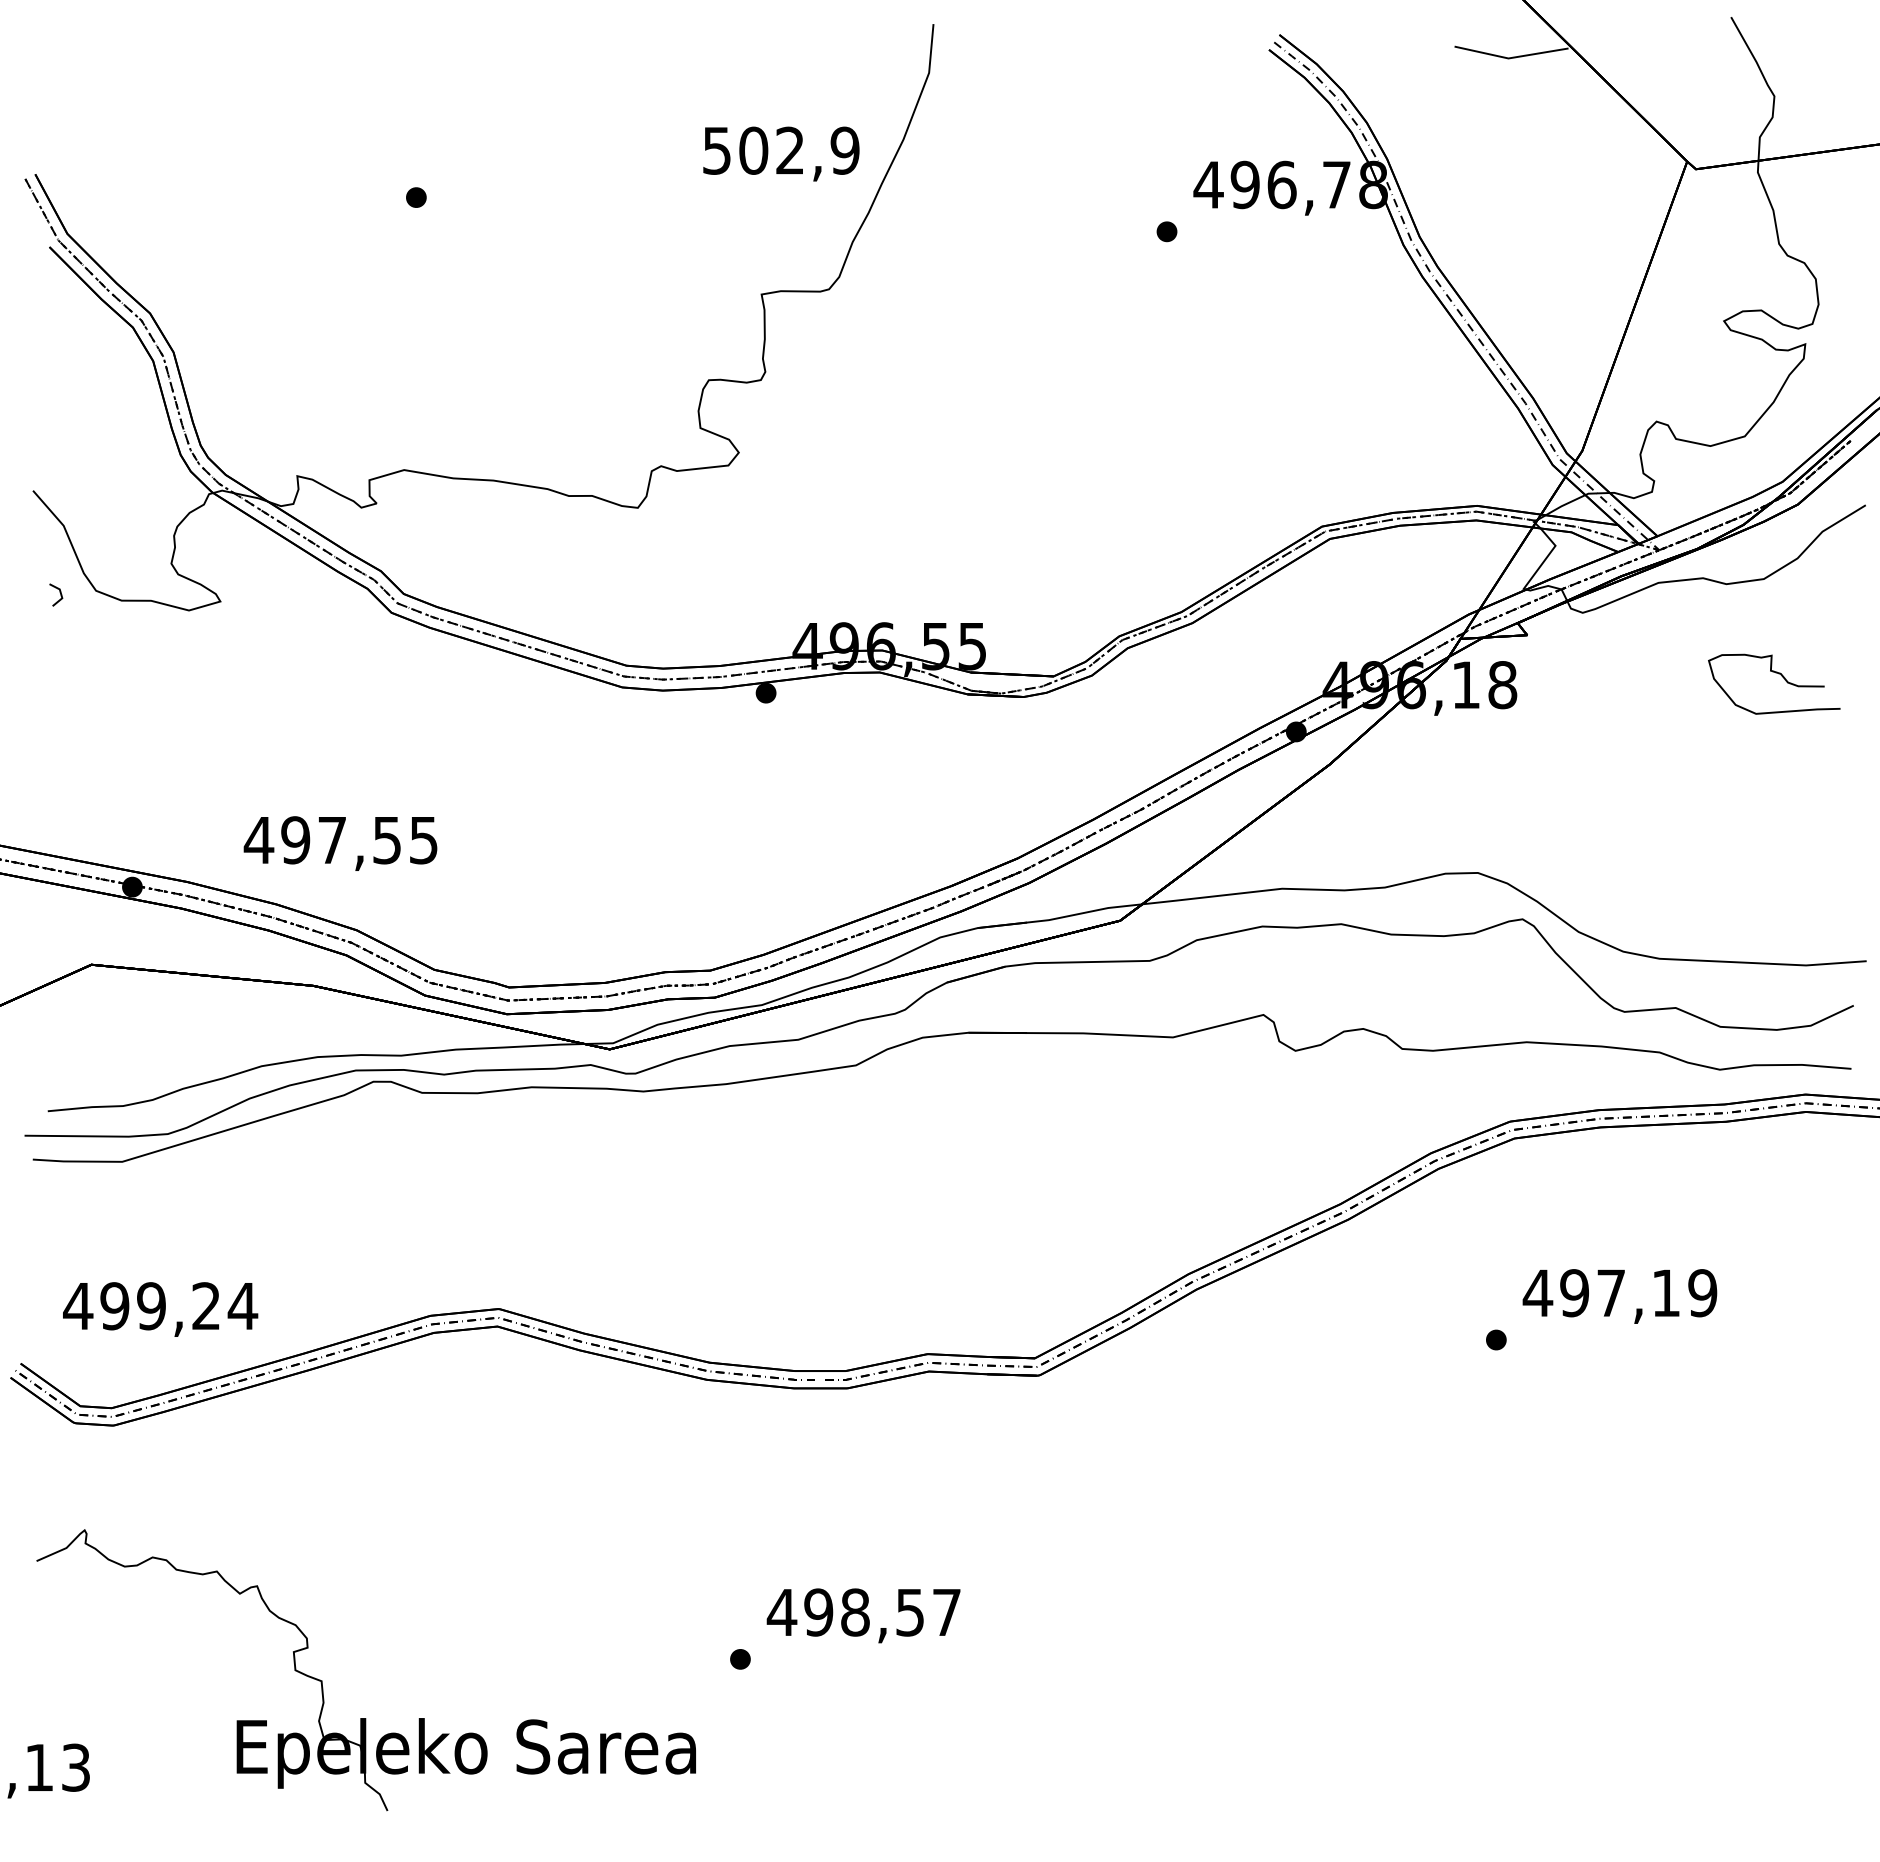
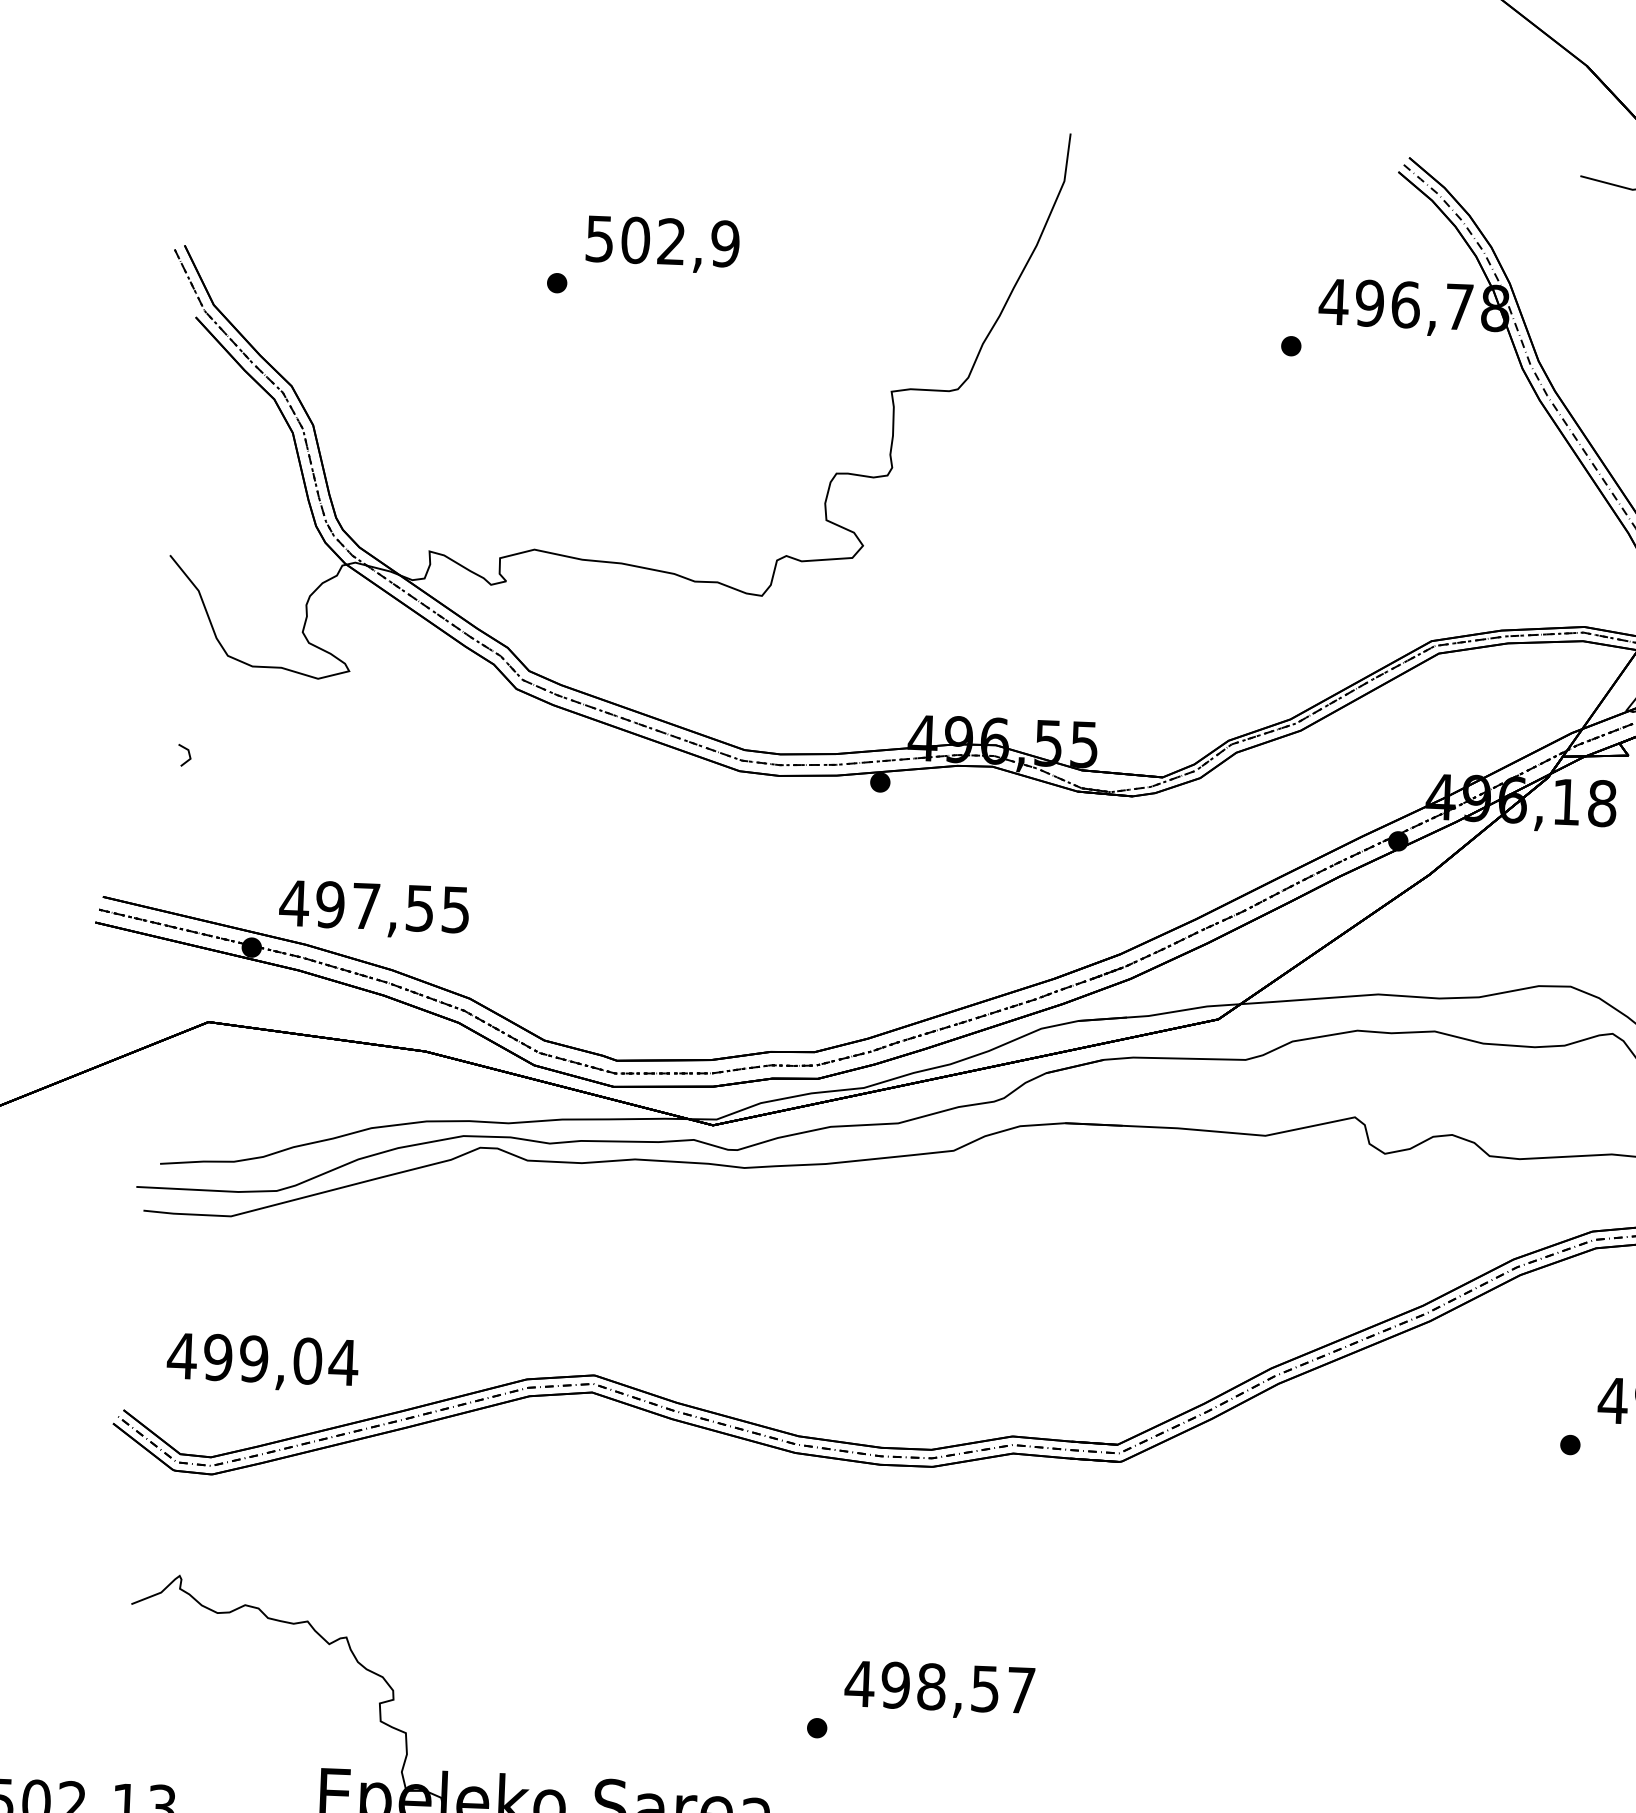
text: (781, 153) -> (662, 244), moved
line: (59, 592) -> (188, 753), moved
text: (340, 843) -> (374, 909), moved
text: (206, 1306) -> (307, 1361), 499,24 -> 499,04

